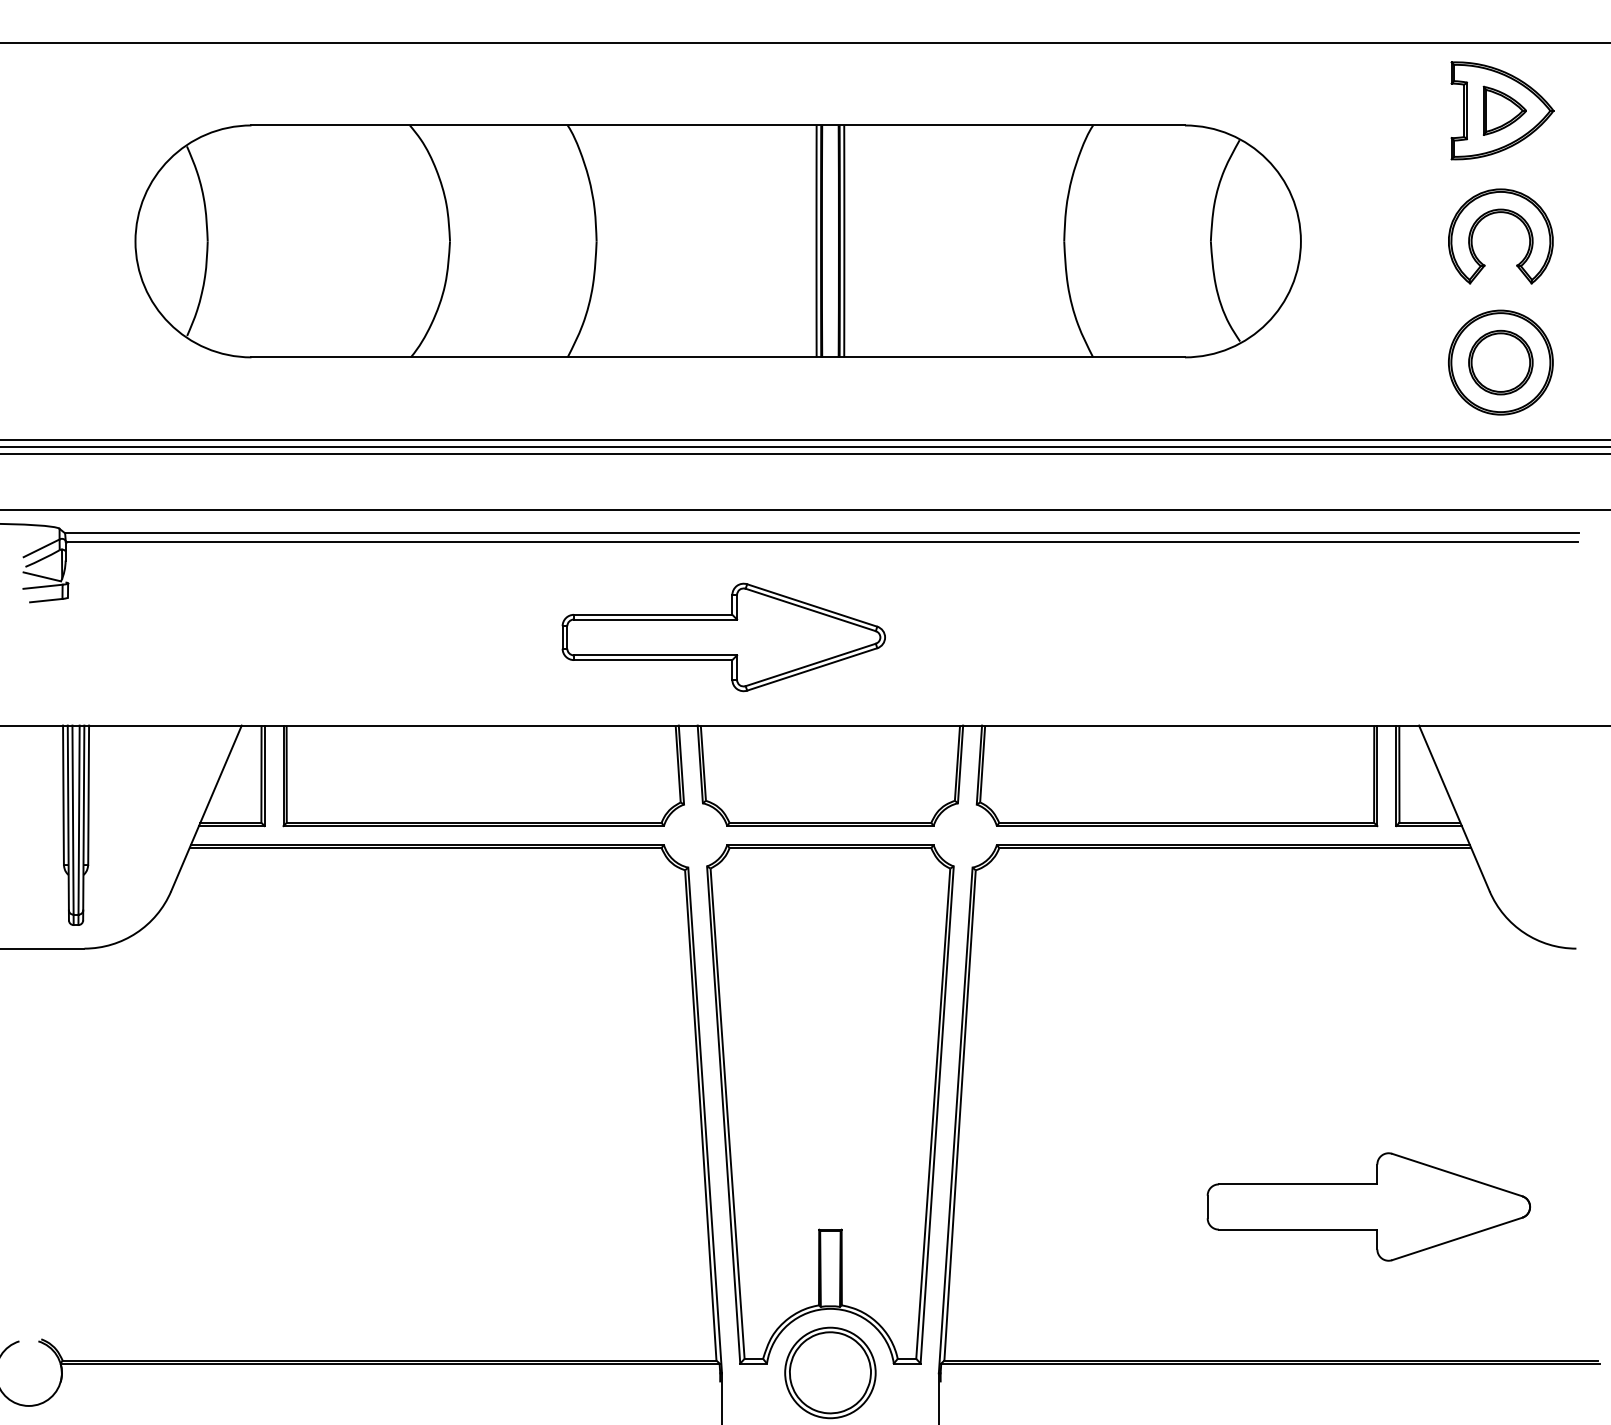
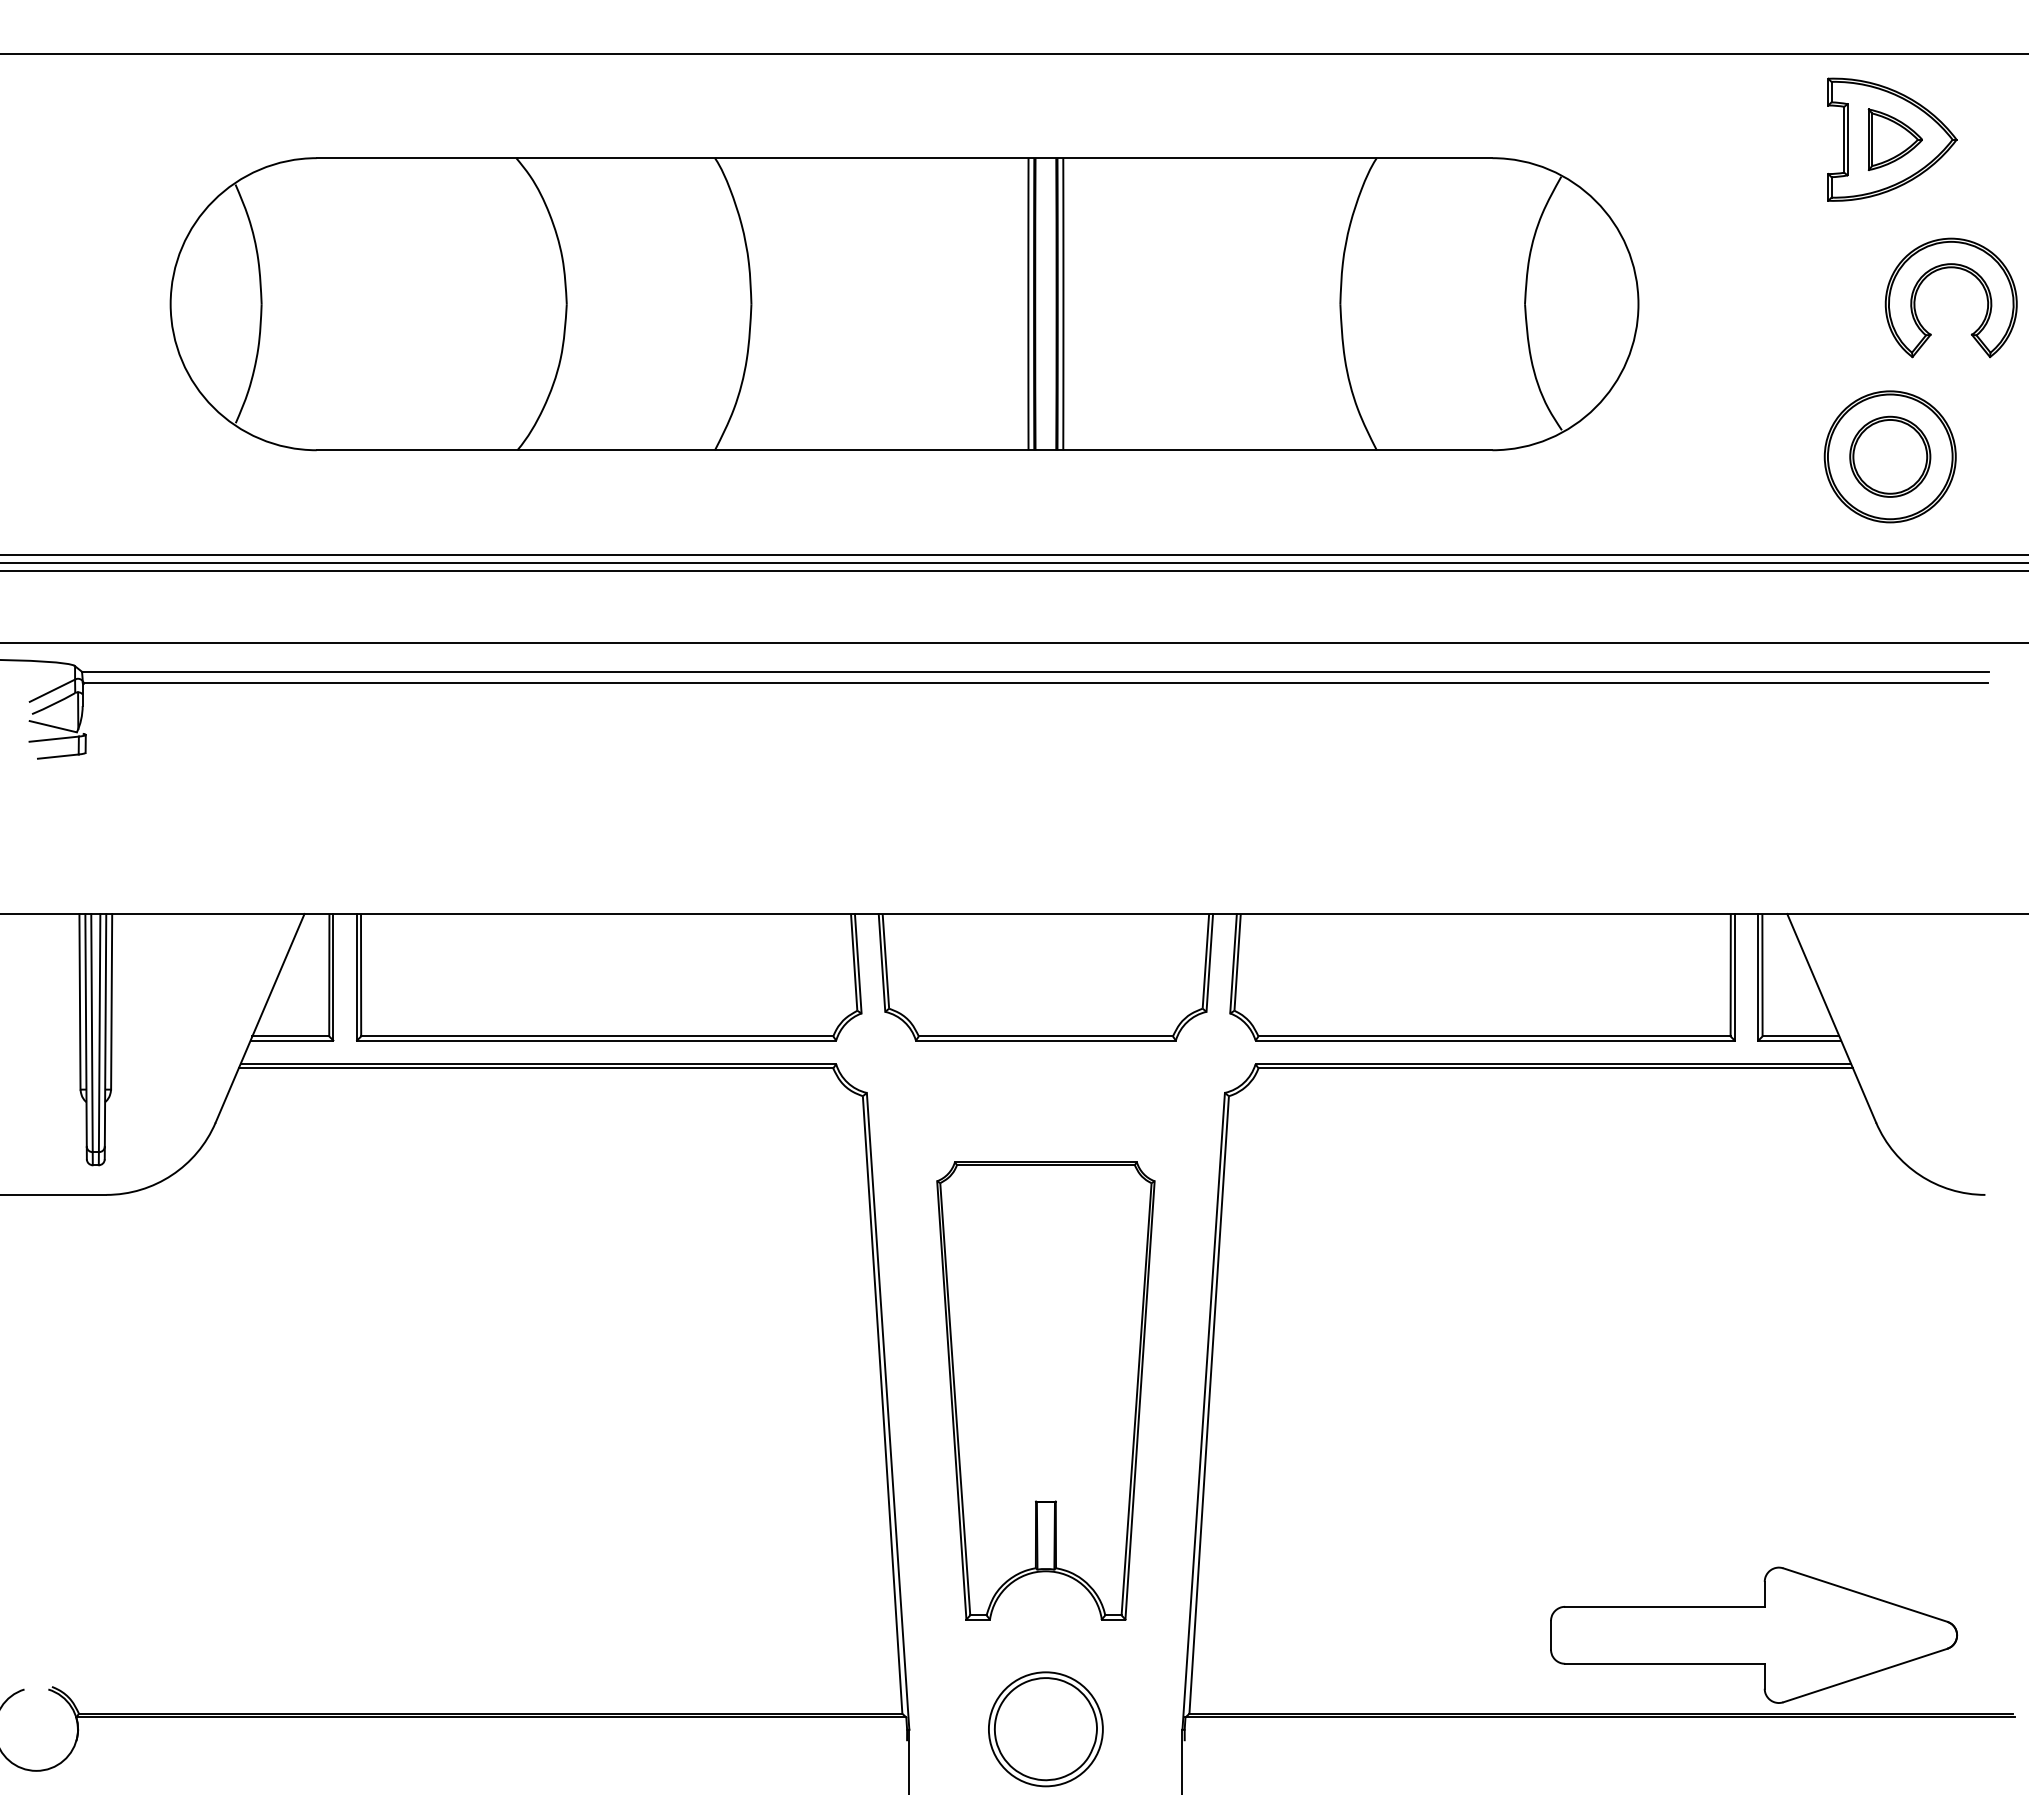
part: (1494, 213) -> (1943, 269), moved
part: (723, 637) -> (911, 802), removed
part: (830, 1103) -> (1045, 1390), size x0.7
part: (1369, 1206) -> (1754, 1634), moved

